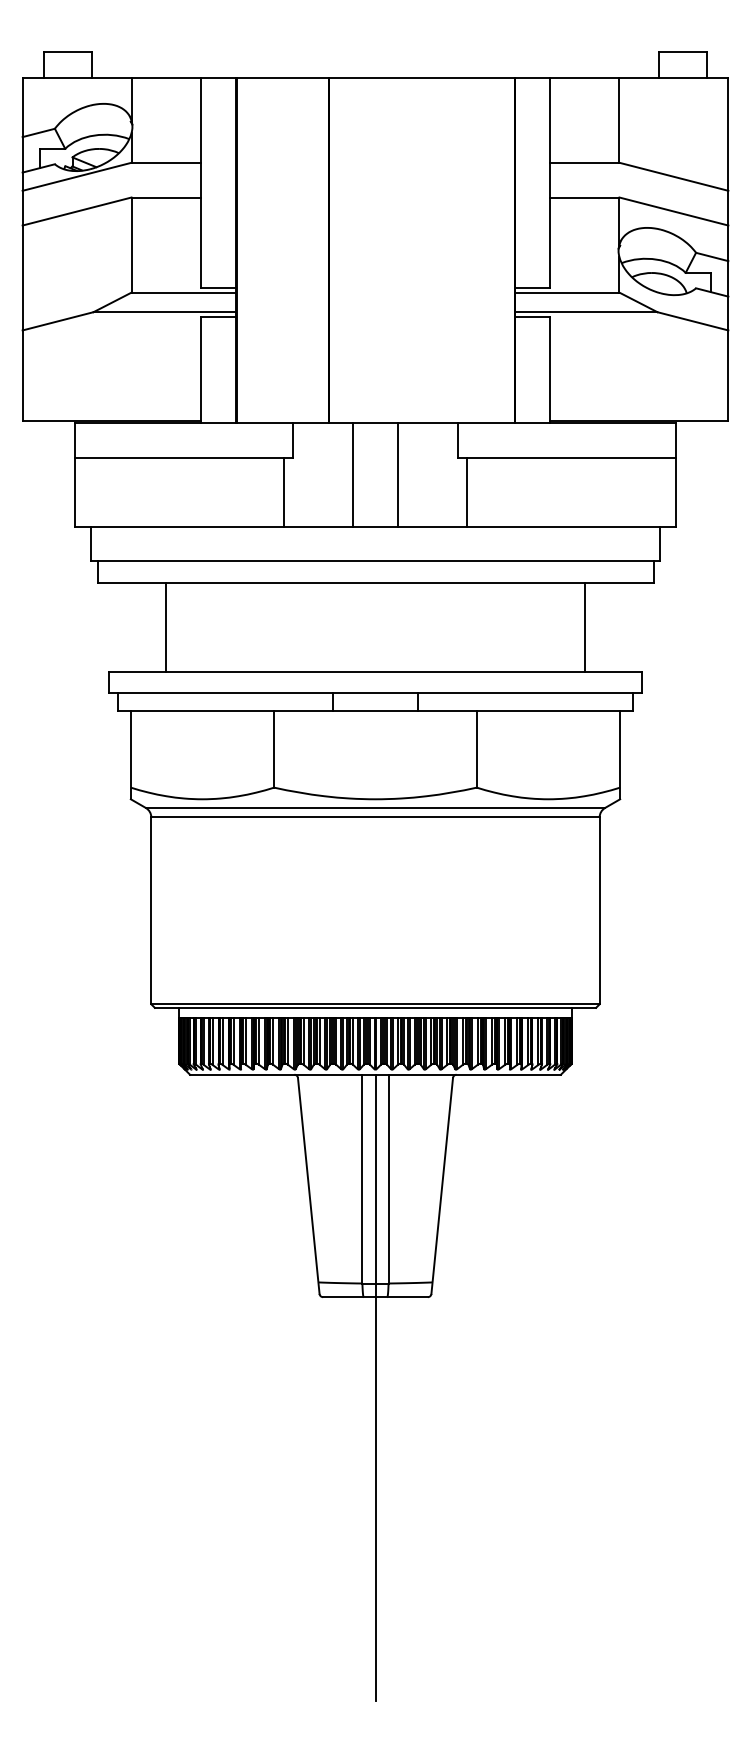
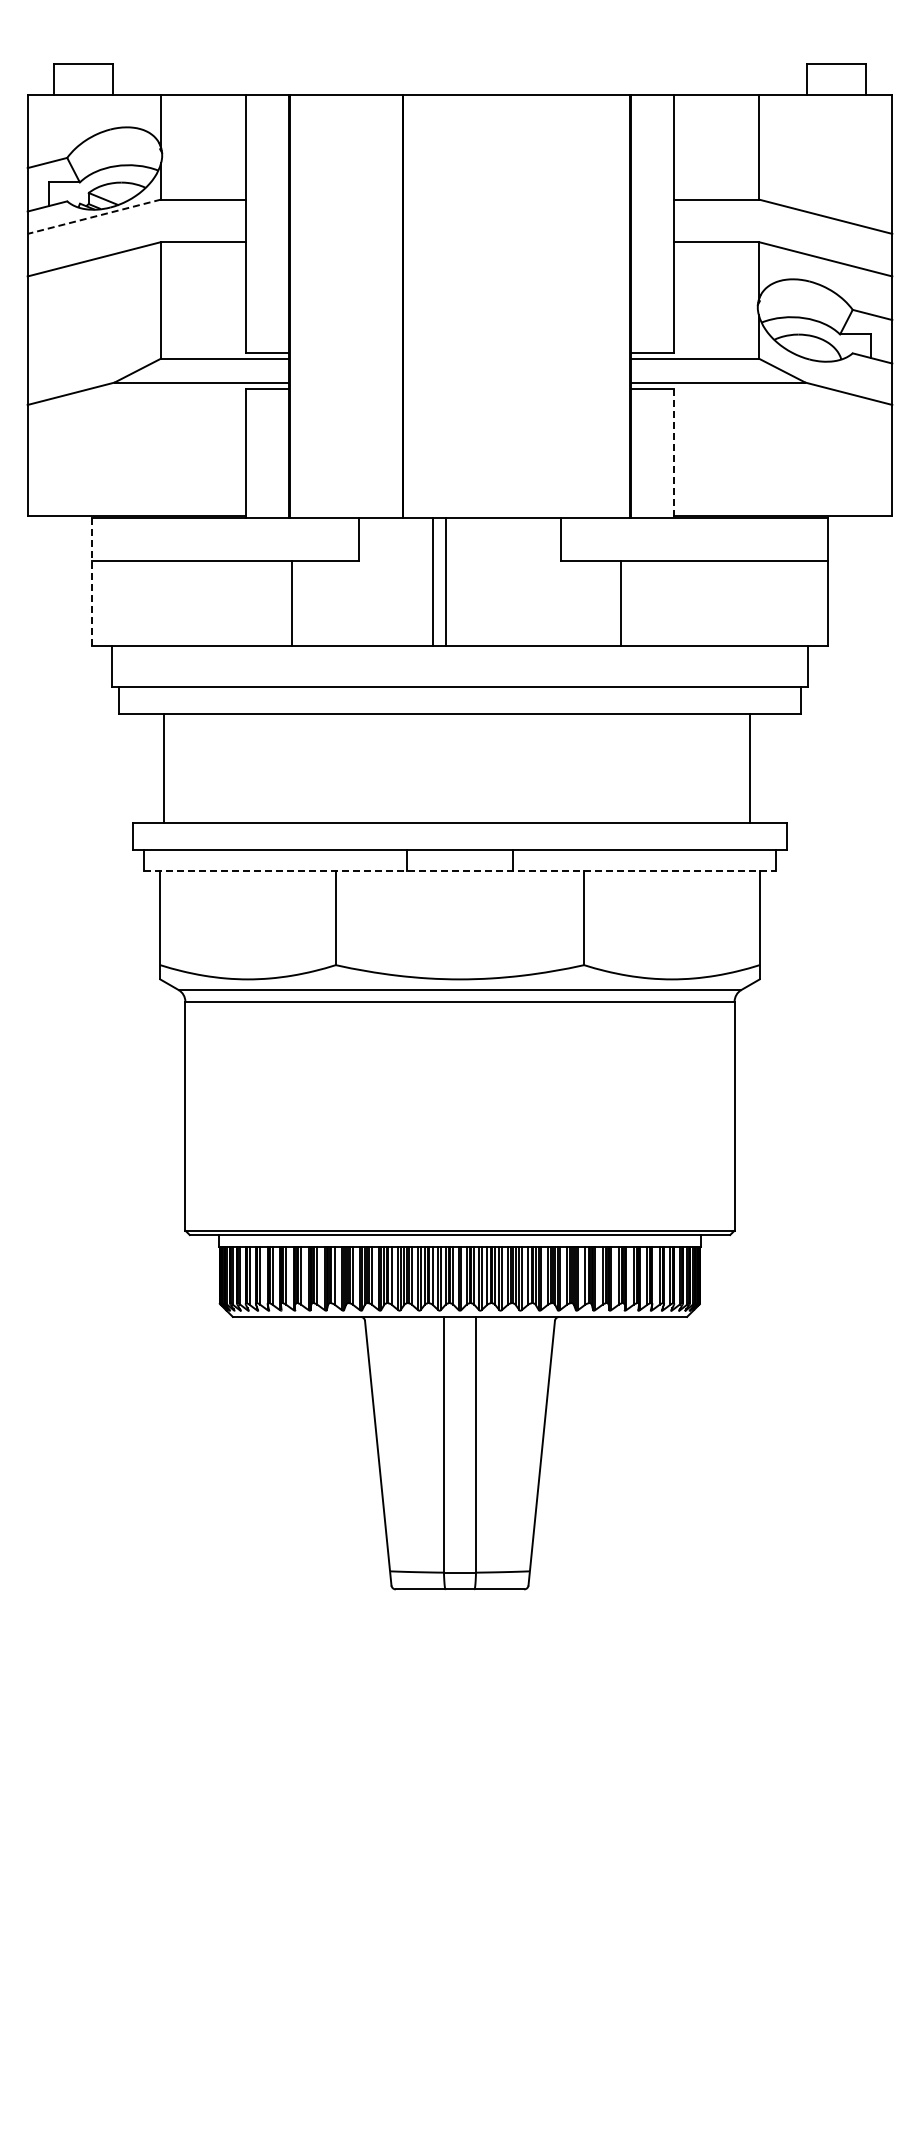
line: (77, 176) -> (94, 216), solid -> dashed
line: (550, 370) -> (674, 453), solid -> dashed
line: (75, 475) -> (92, 582), solid -> dashed
line: (397, 475) -> (446, 582), moved
line: (284, 492) -> (292, 603), moved
line: (466, 492) -> (620, 603), moved
line: (165, 627) -> (163, 768), moved
line: (585, 627) -> (750, 768), moved
line: (375, 711) -> (460, 871), solid -> dashed
line: (375, 1387) -> (459, 1699), removed

